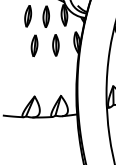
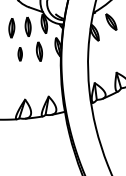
part: (33, 46) -> (19, 54), size x0.7

